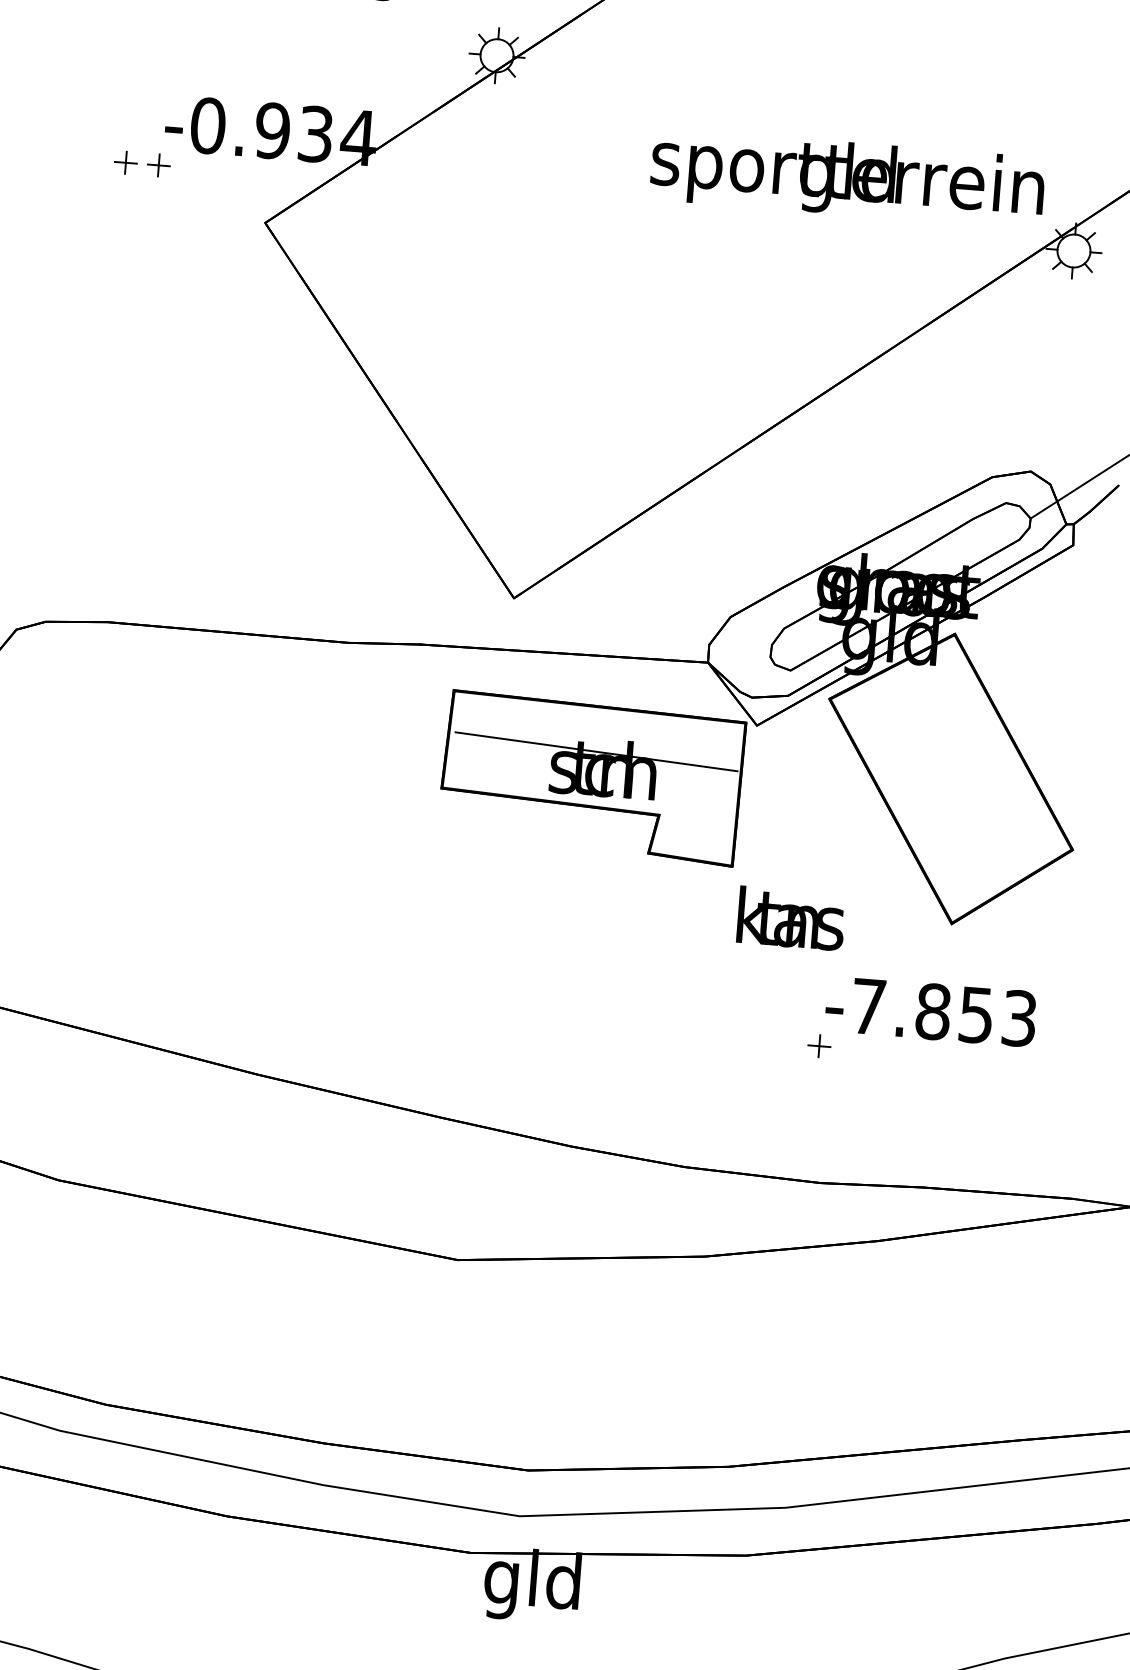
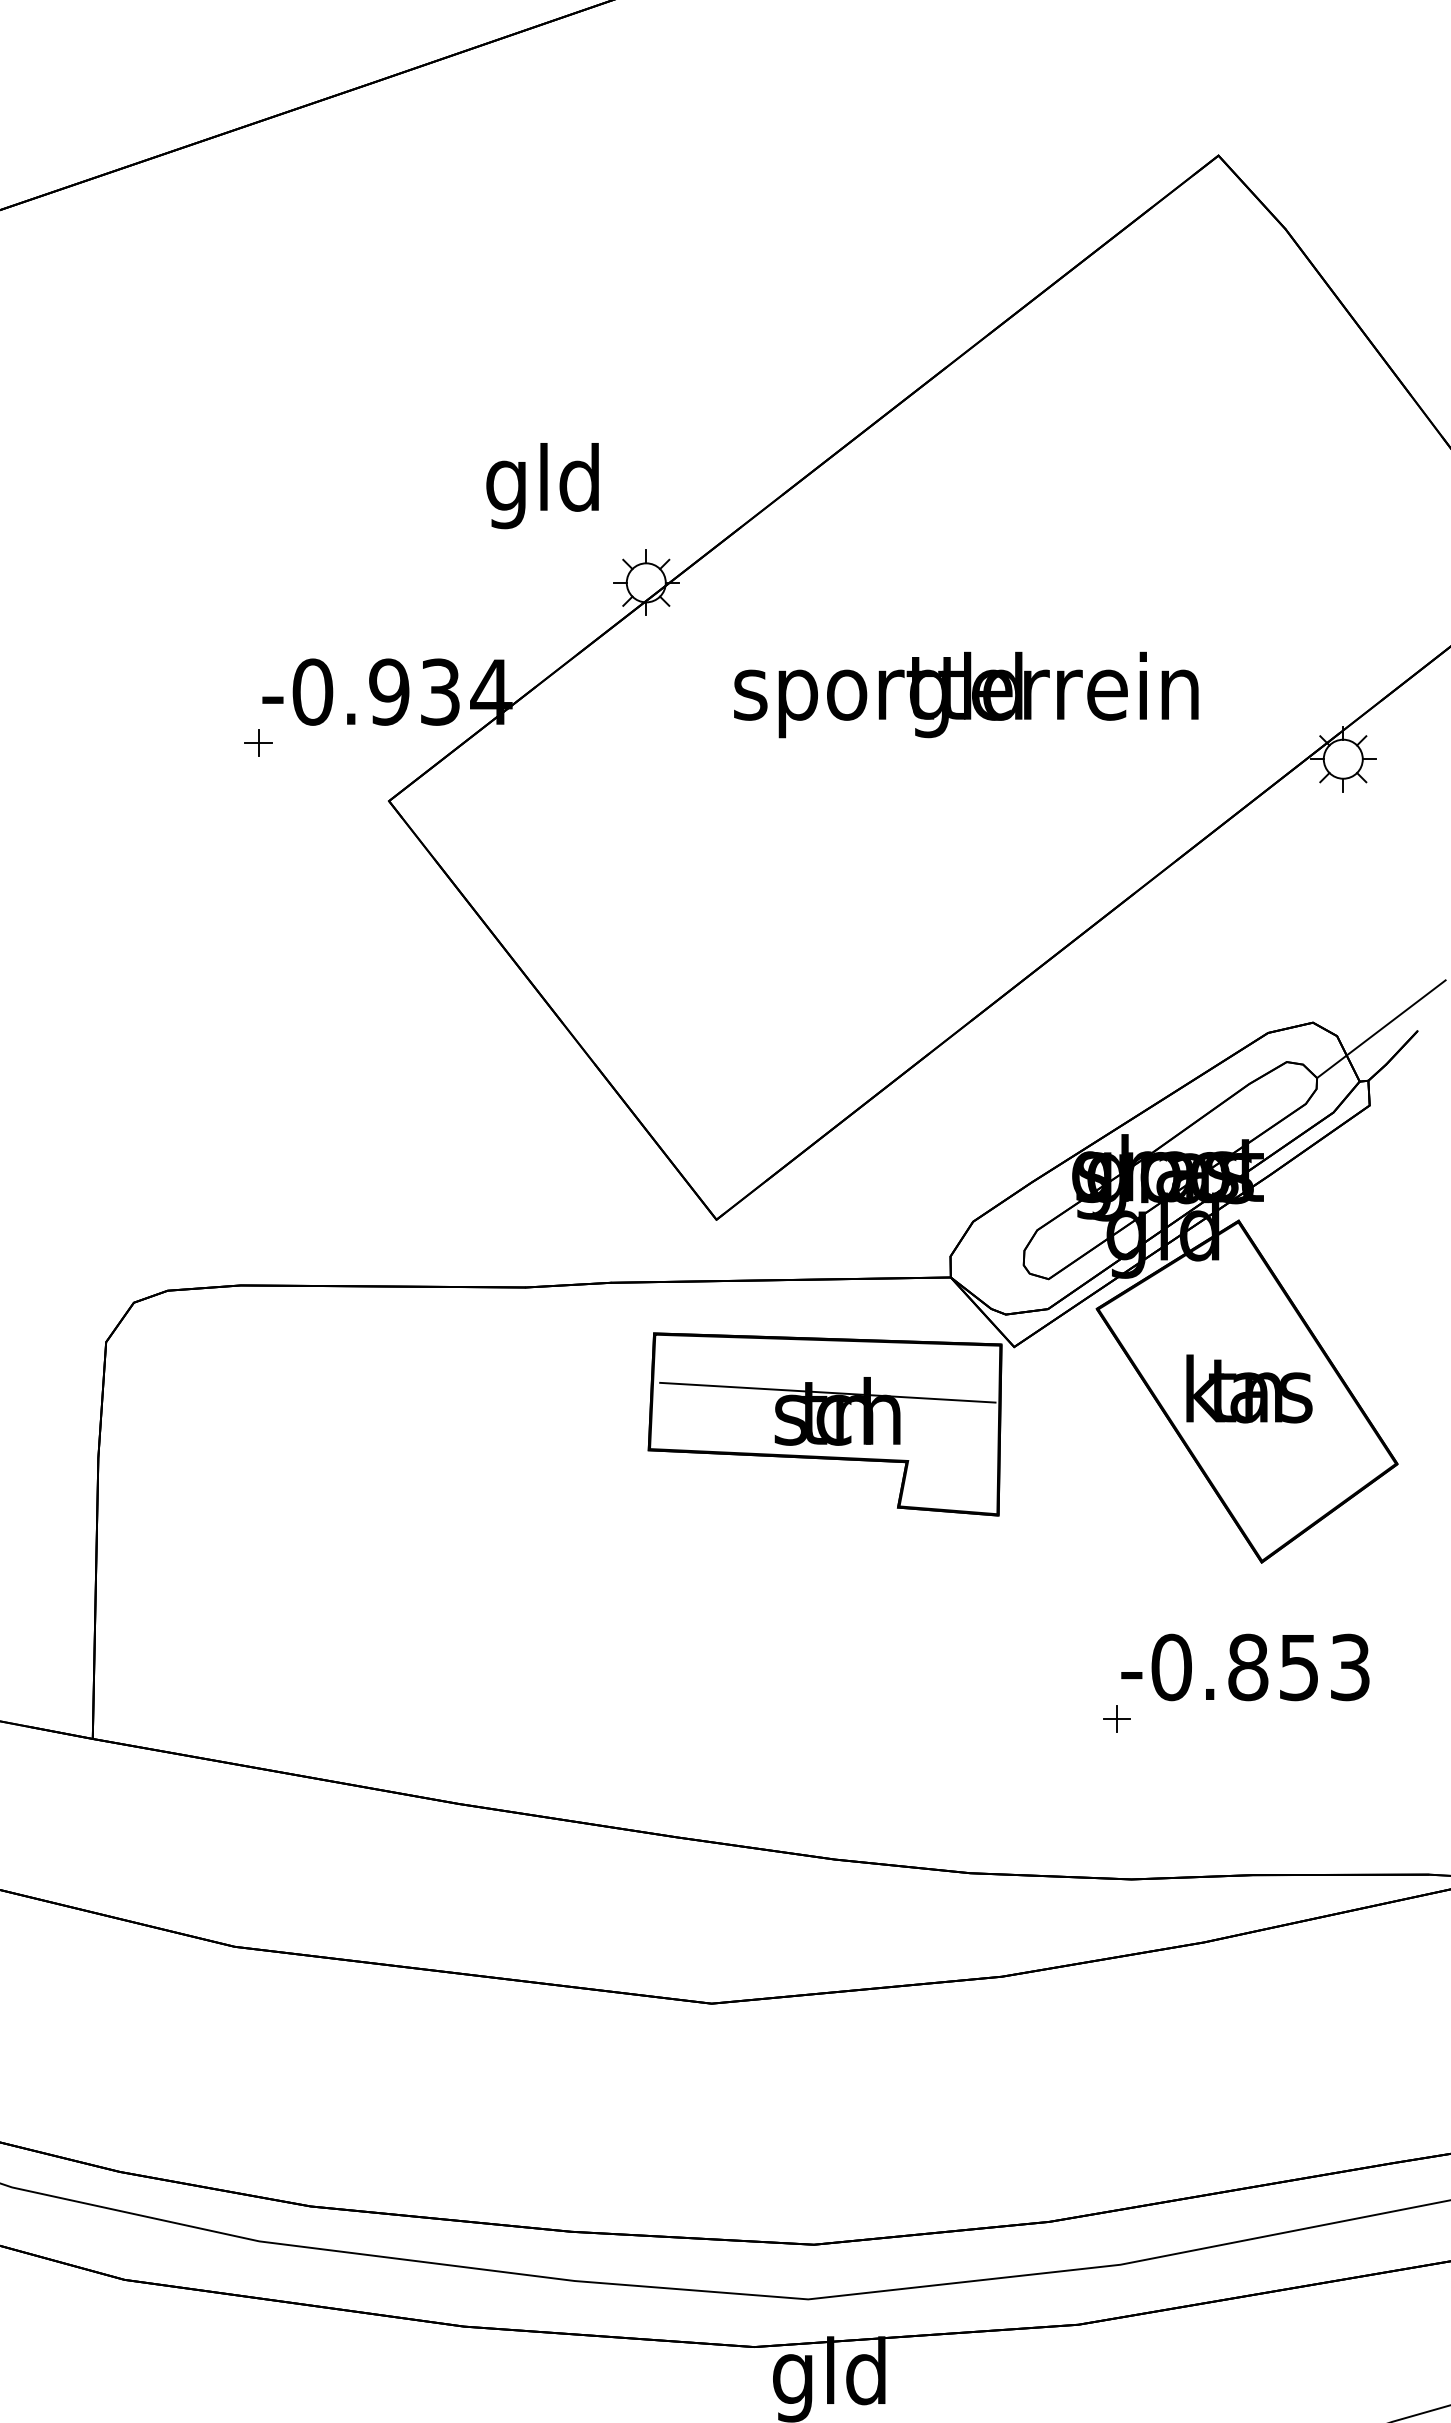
part: (125, 162) -> (219, 742), removed
text: (847, 178) -> (966, 694), moved
text: (791, 918) -> (1249, 1388), moved
text: (868, 1006) -> (1171, 1667), -7.853 -> -0.853

